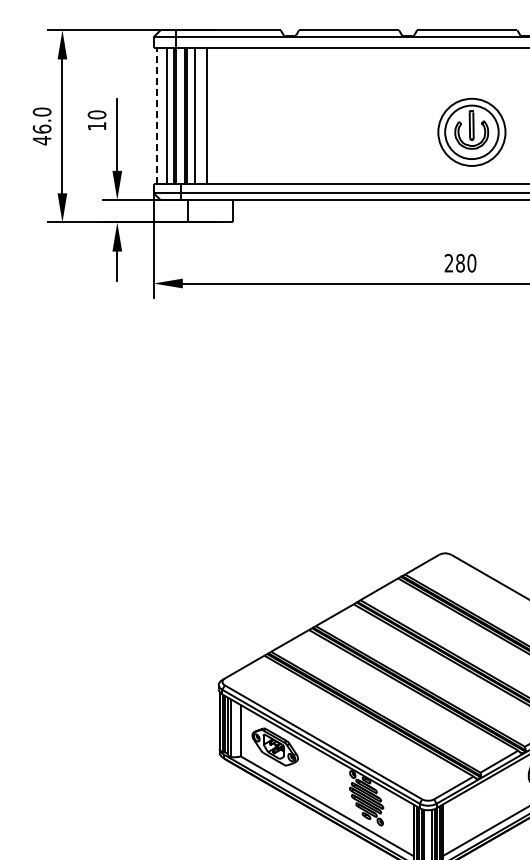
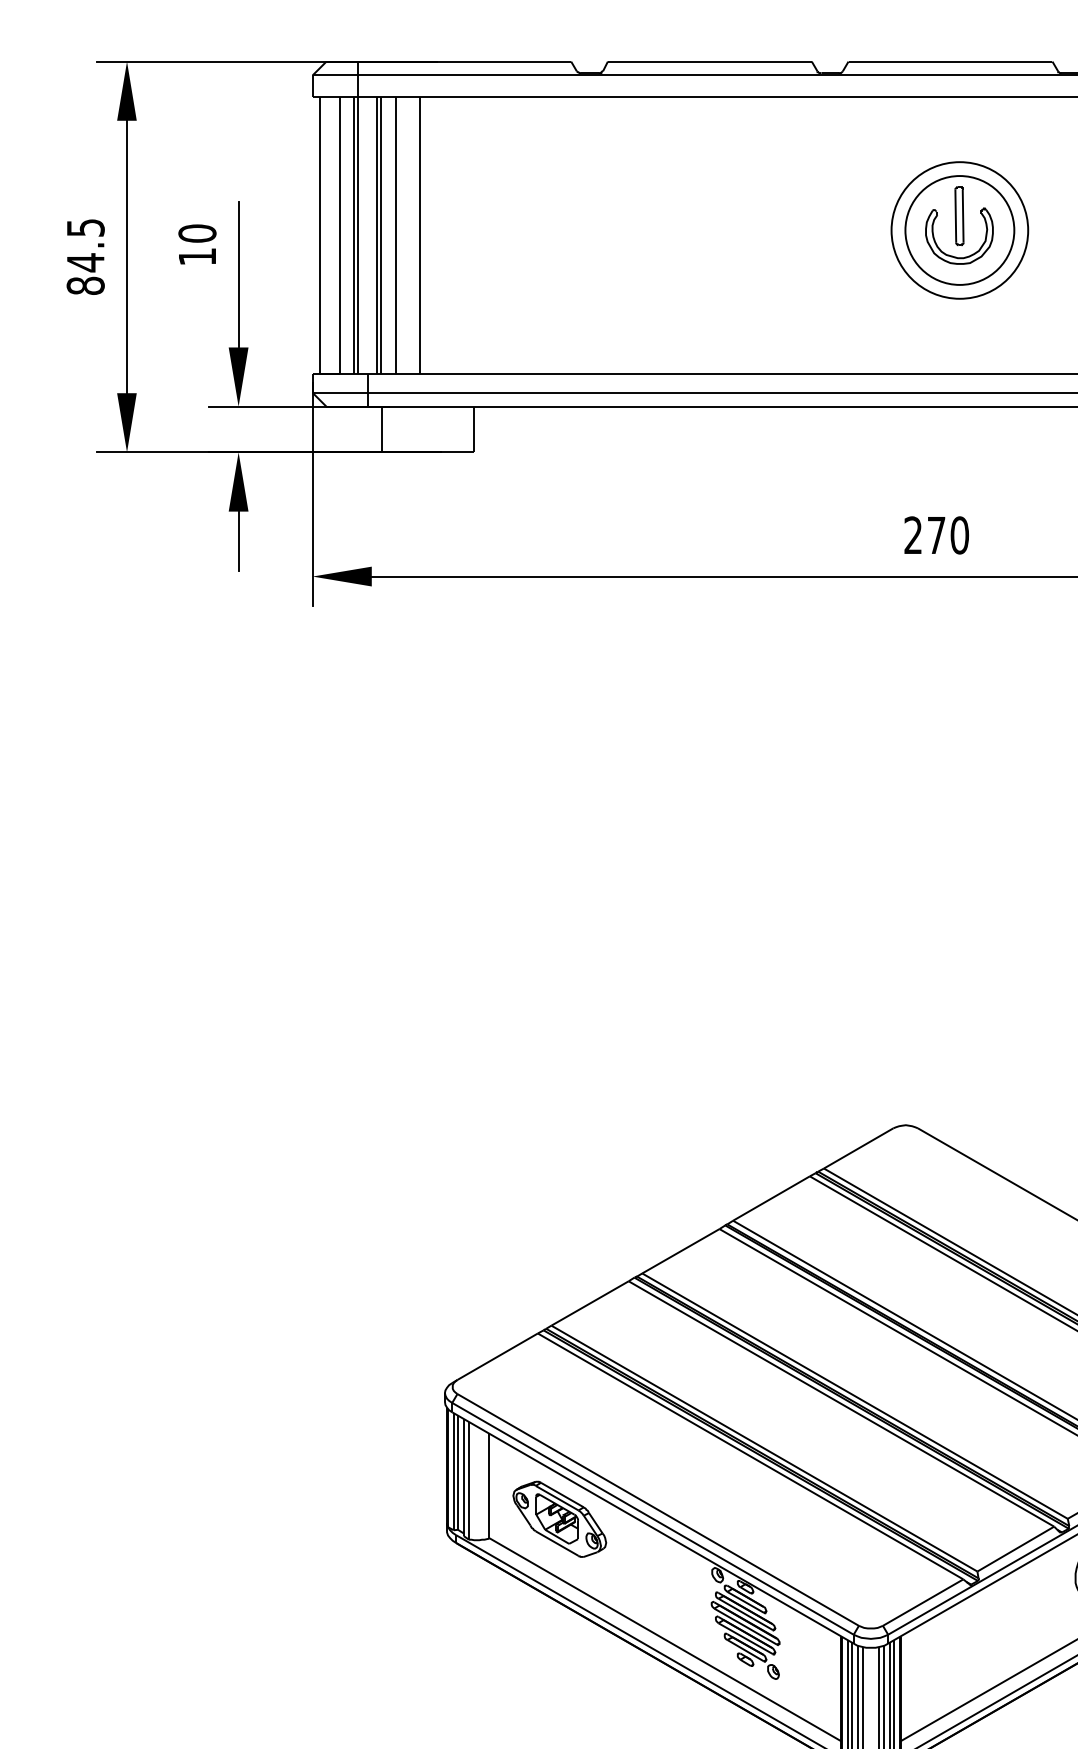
line: (157, 115) -> (320, 234), dashed -> solid
text: (41, 126) -> (84, 257), 46.0 -> 84.5
part: (471, 131) -> (959, 228), moved
text: (460, 262) -> (936, 533), 280 -> 270

